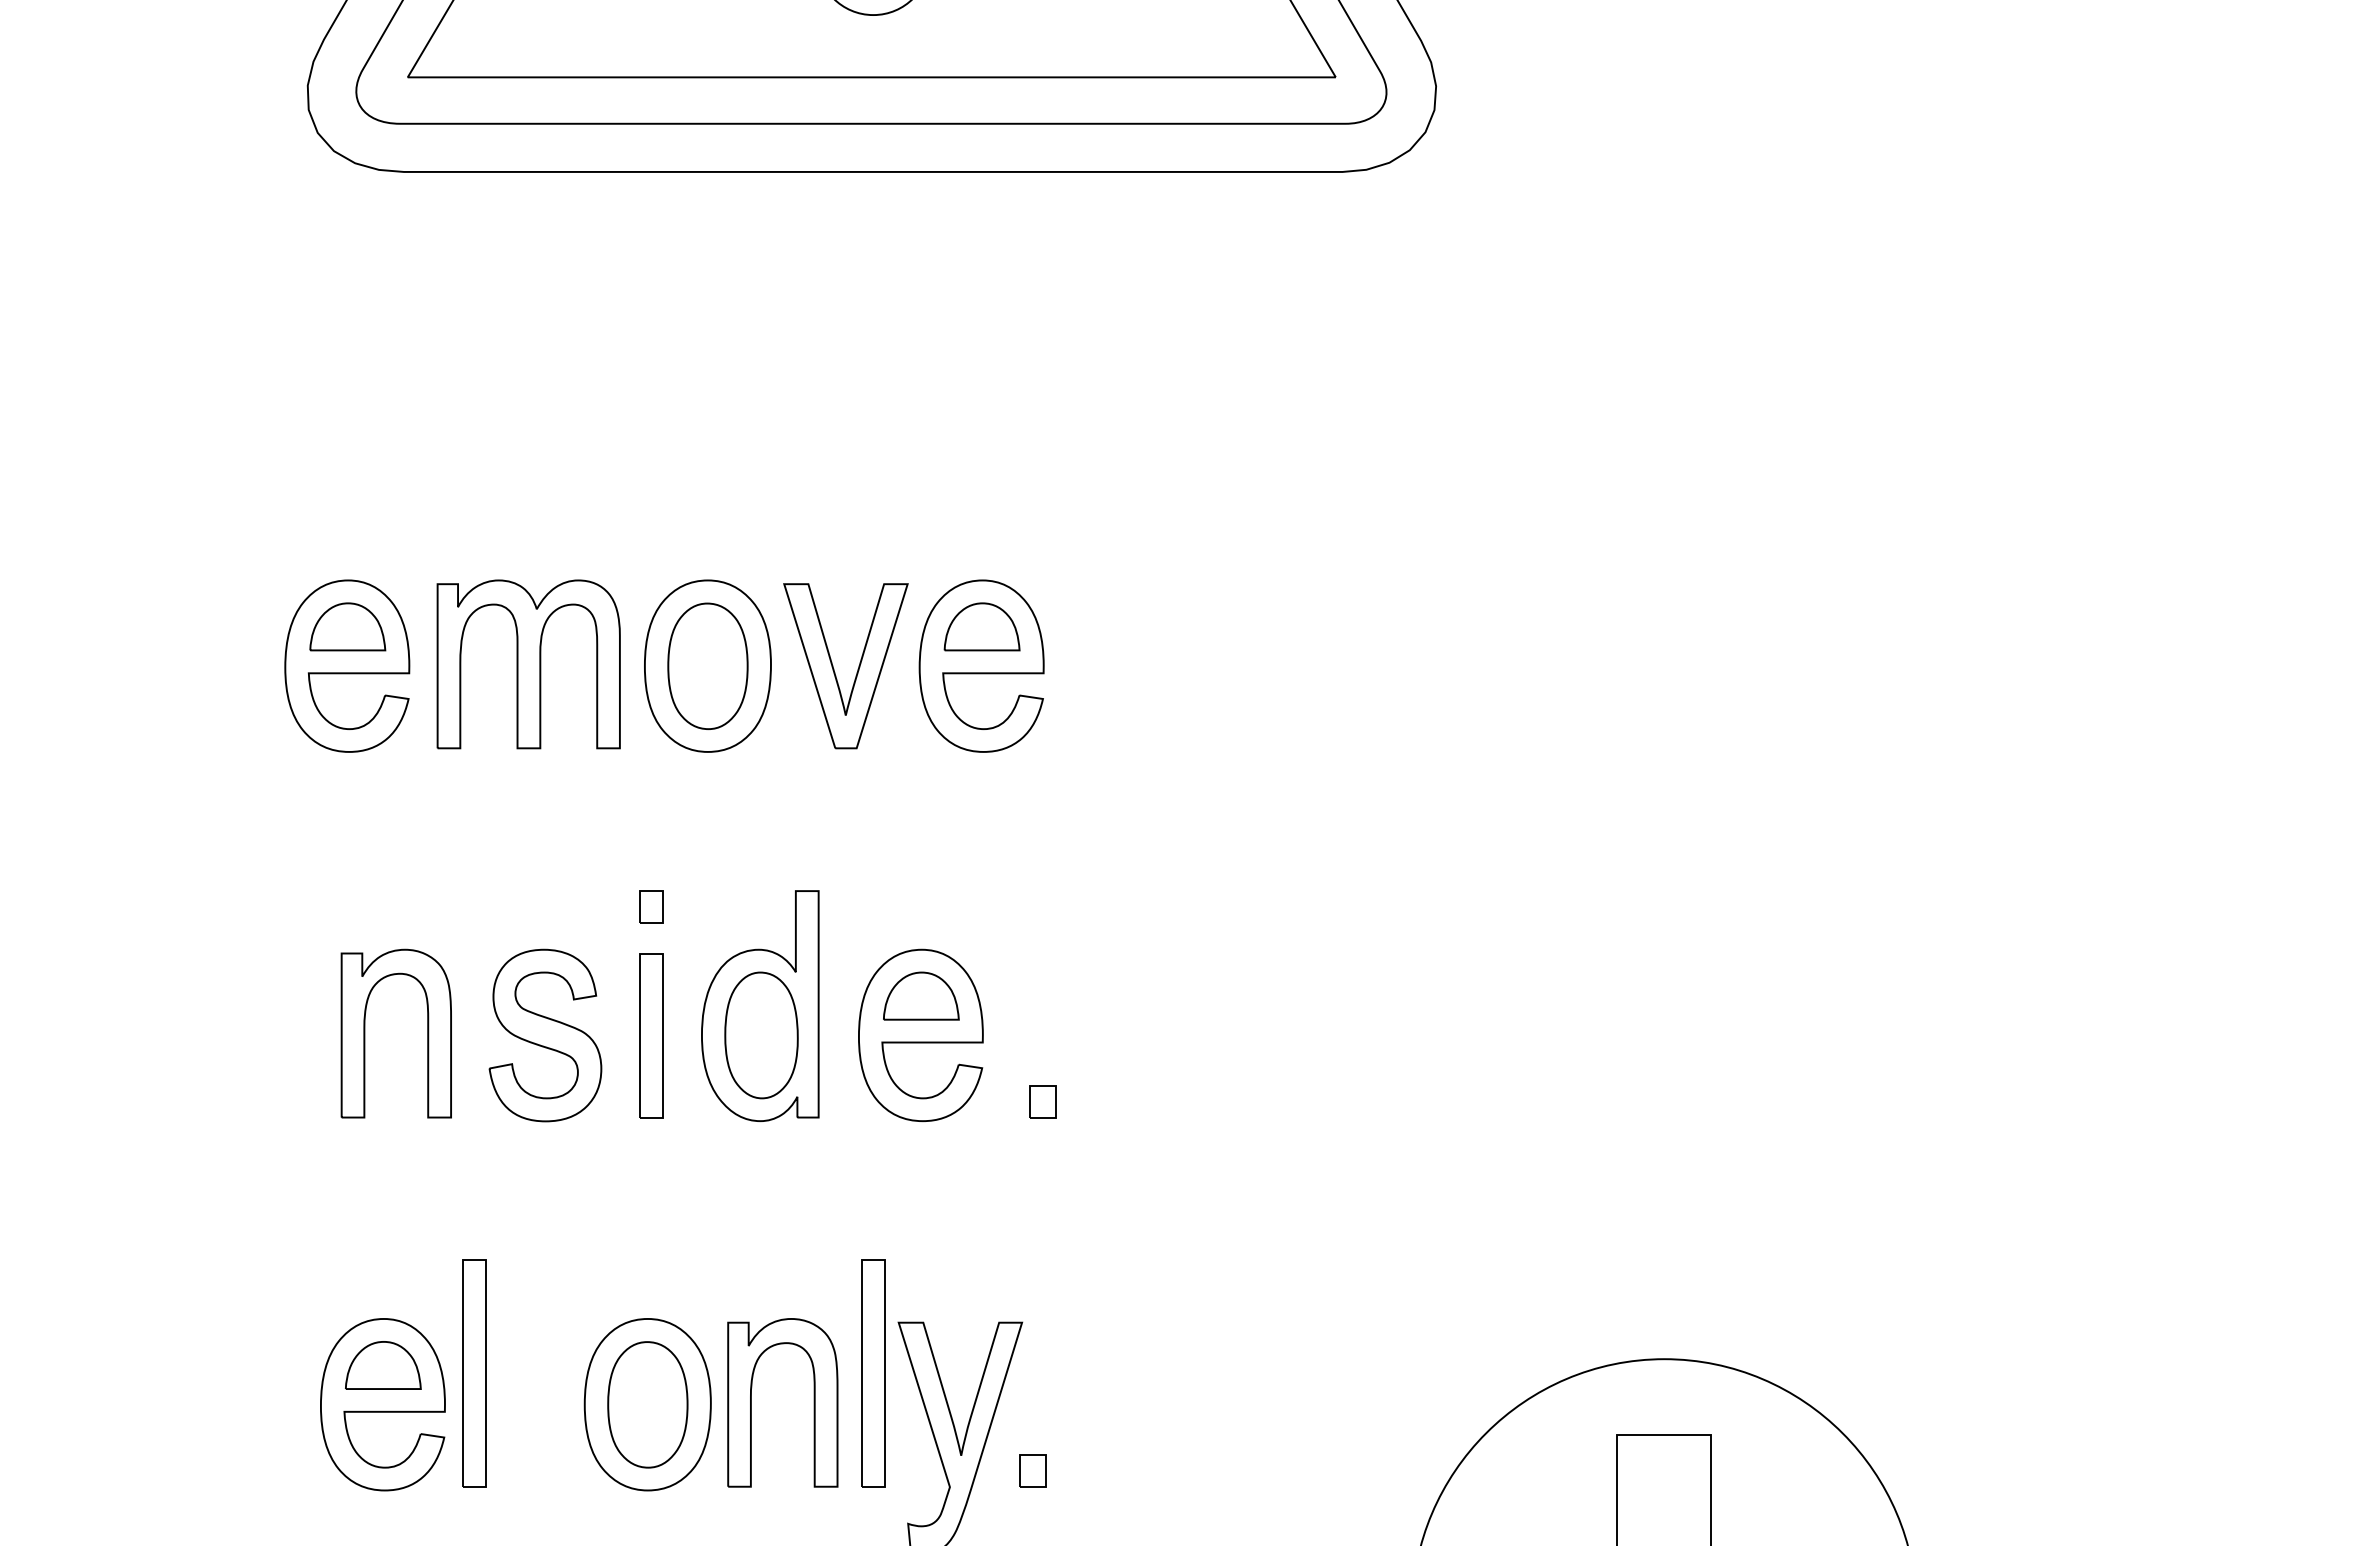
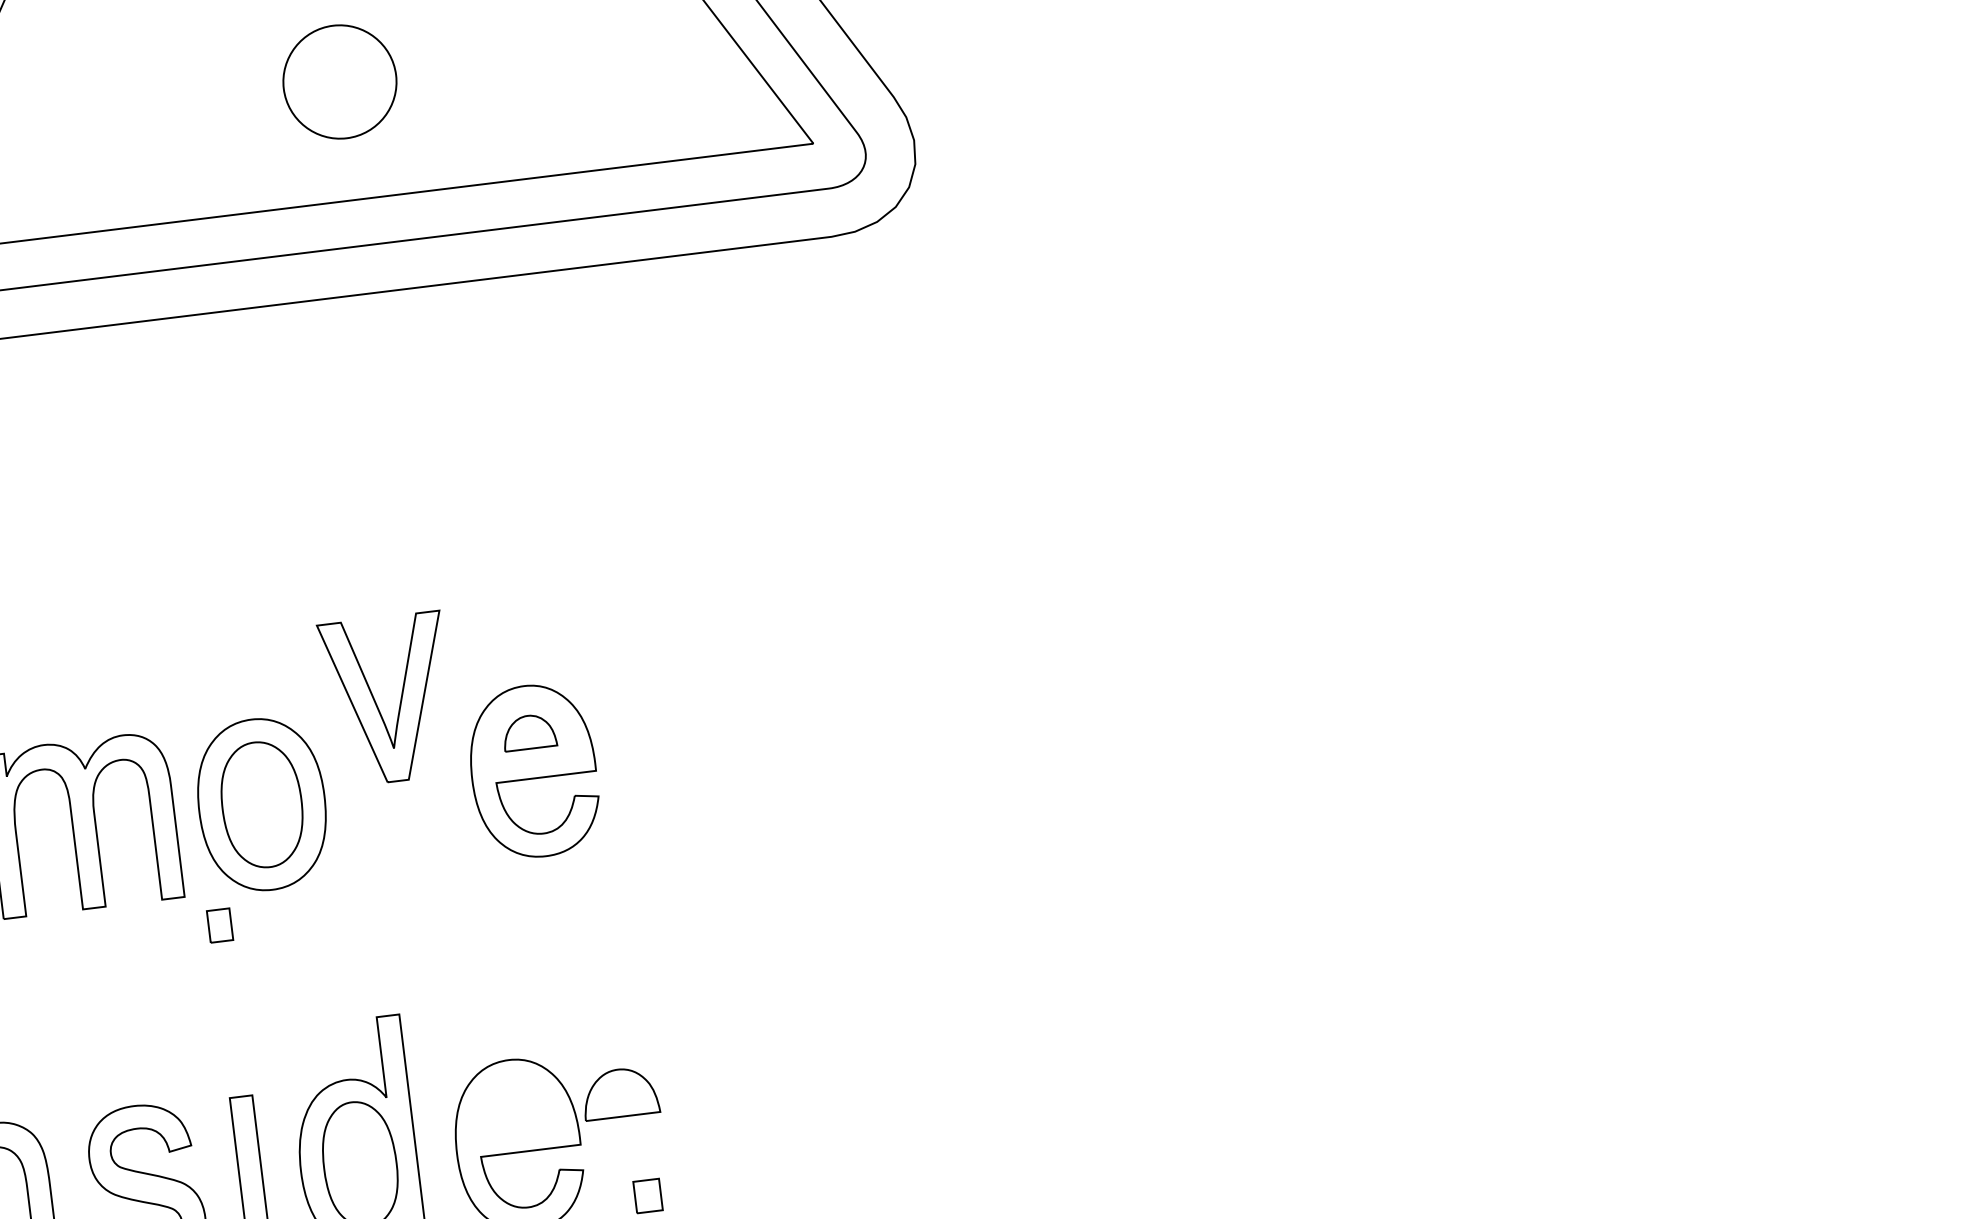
part: (981, 626) -> (528, 731), size x0.7
part: (834, 668) -> (377, 703), moved
part: (651, 906) -> (219, 925), moved
part: (921, 995) -> (620, 1092), moved

